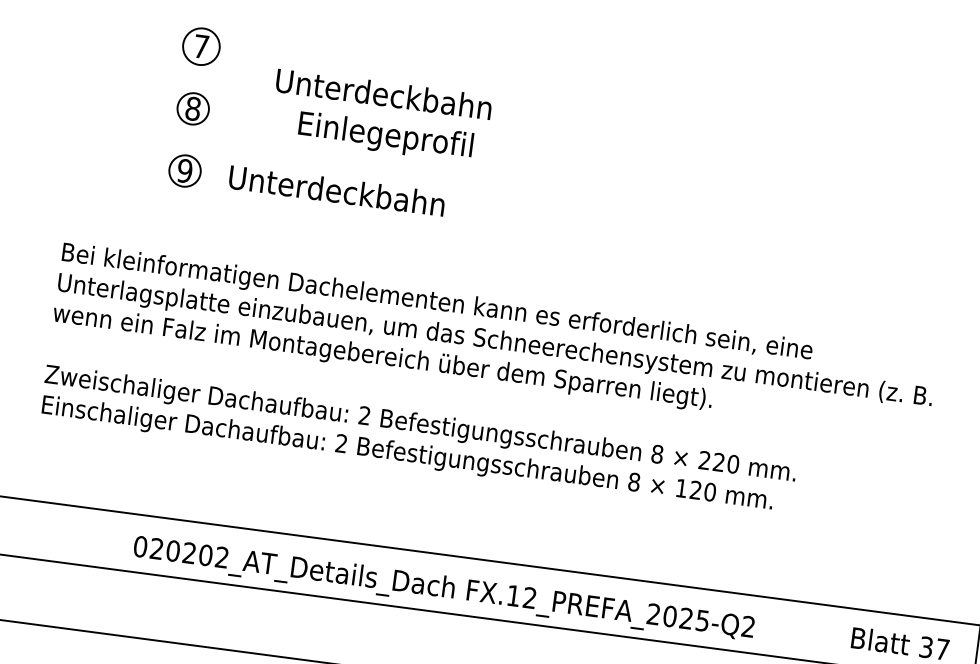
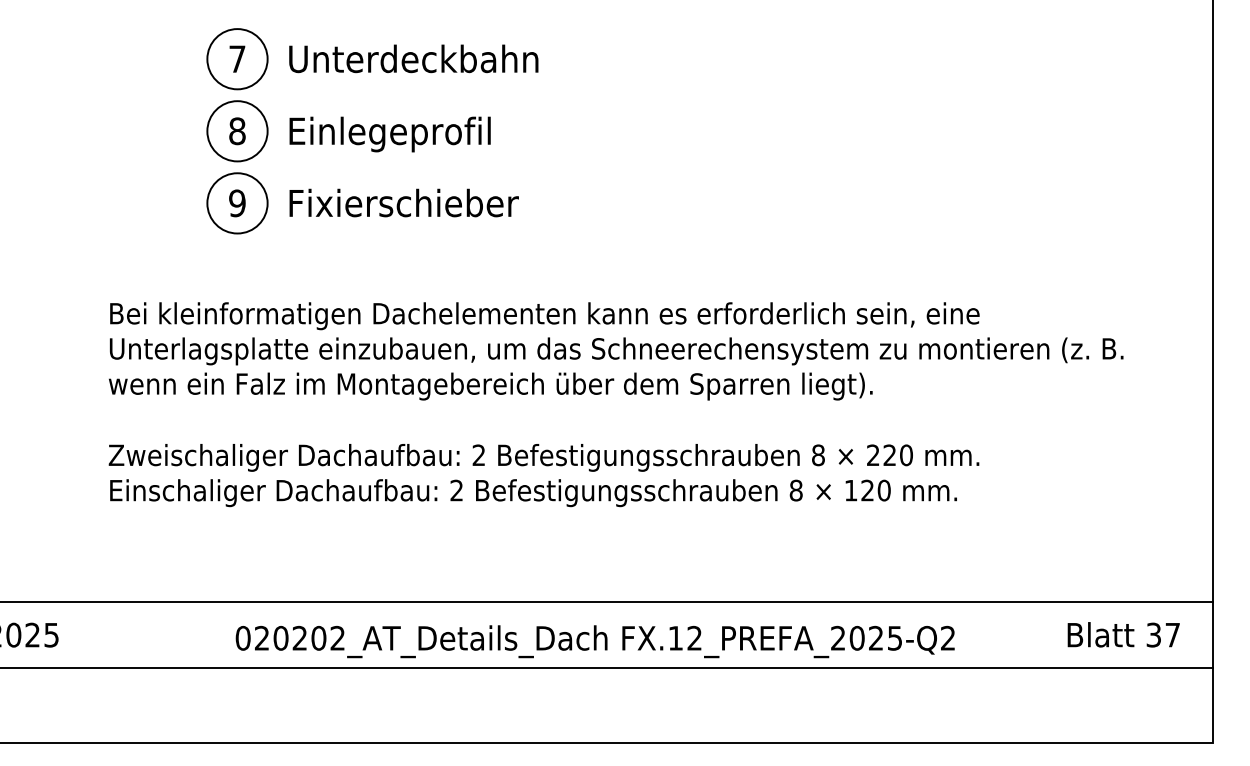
circle: (201, 46) -> (237, 59), size x1.43
text: (383, 93) -> (413, 58), moved
circle: (193, 109) -> (237, 131), size x1.67
text: (385, 136) -> (389, 134), moved
circle: (185, 171) -> (237, 203), size x1.67
text: (336, 190) -> (413, 202), Unterdeckbahn -> Fixierschieber

